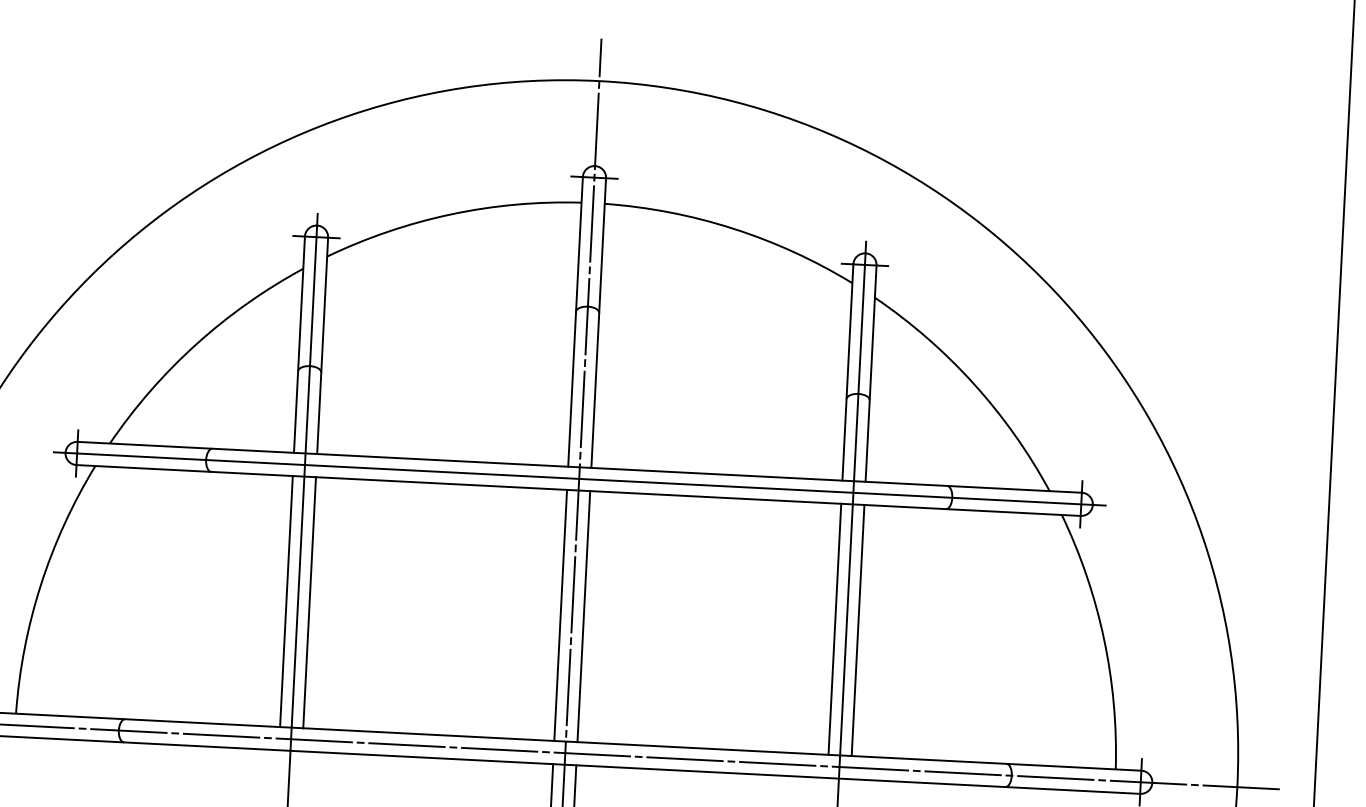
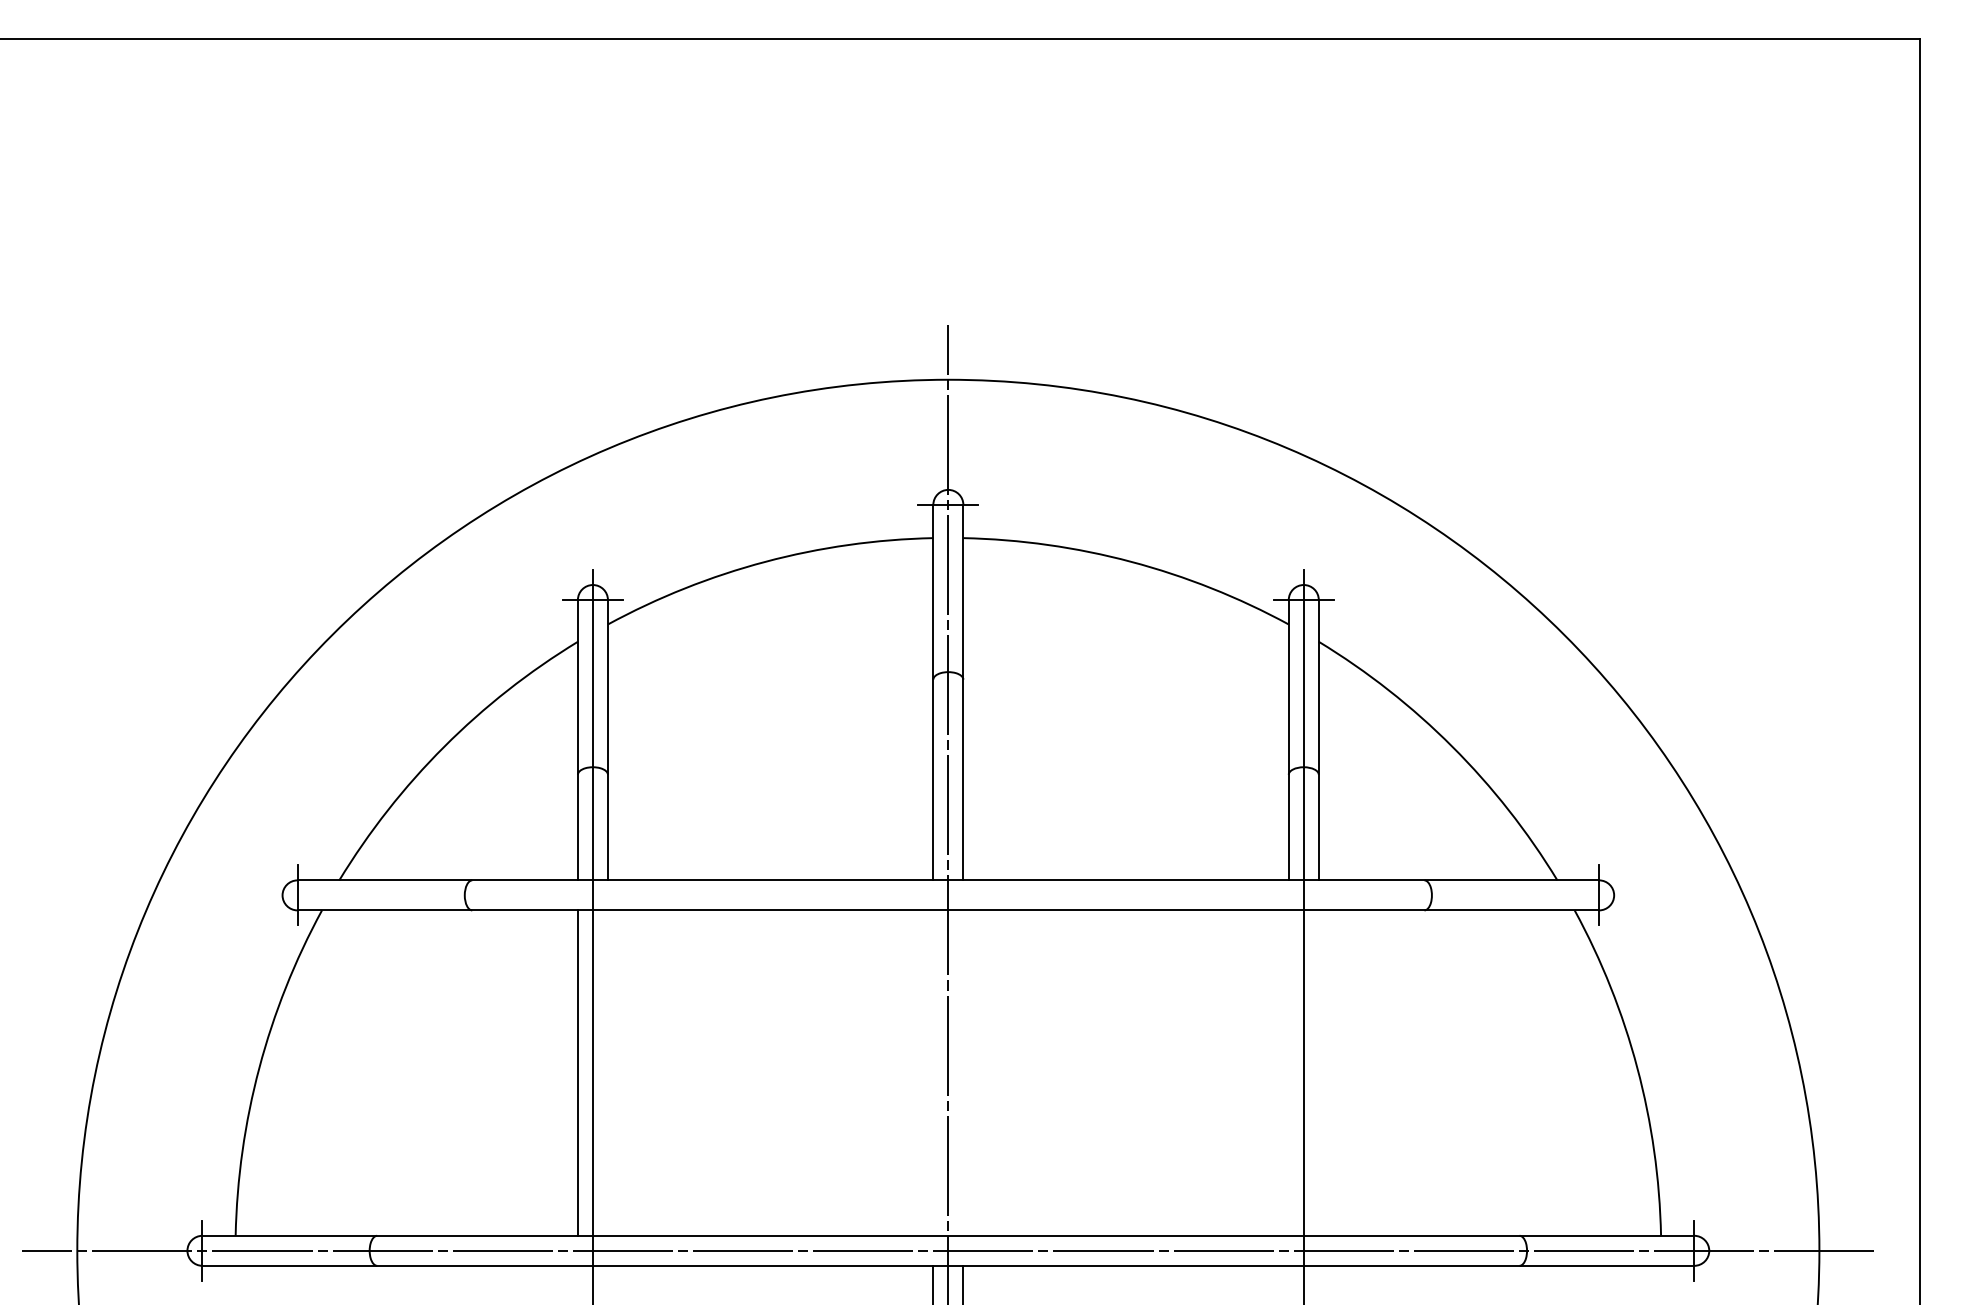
line: (579, 479) -> (948, 895), removed
line: (309, 602) -> (607, 1072), removed
line: (560, 614) -> (933, 1072), removed
line: (583, 616) -> (963, 1072), removed
line: (834, 628) -> (1288, 1072), removed
line: (857, 630) -> (1318, 1072), removed

